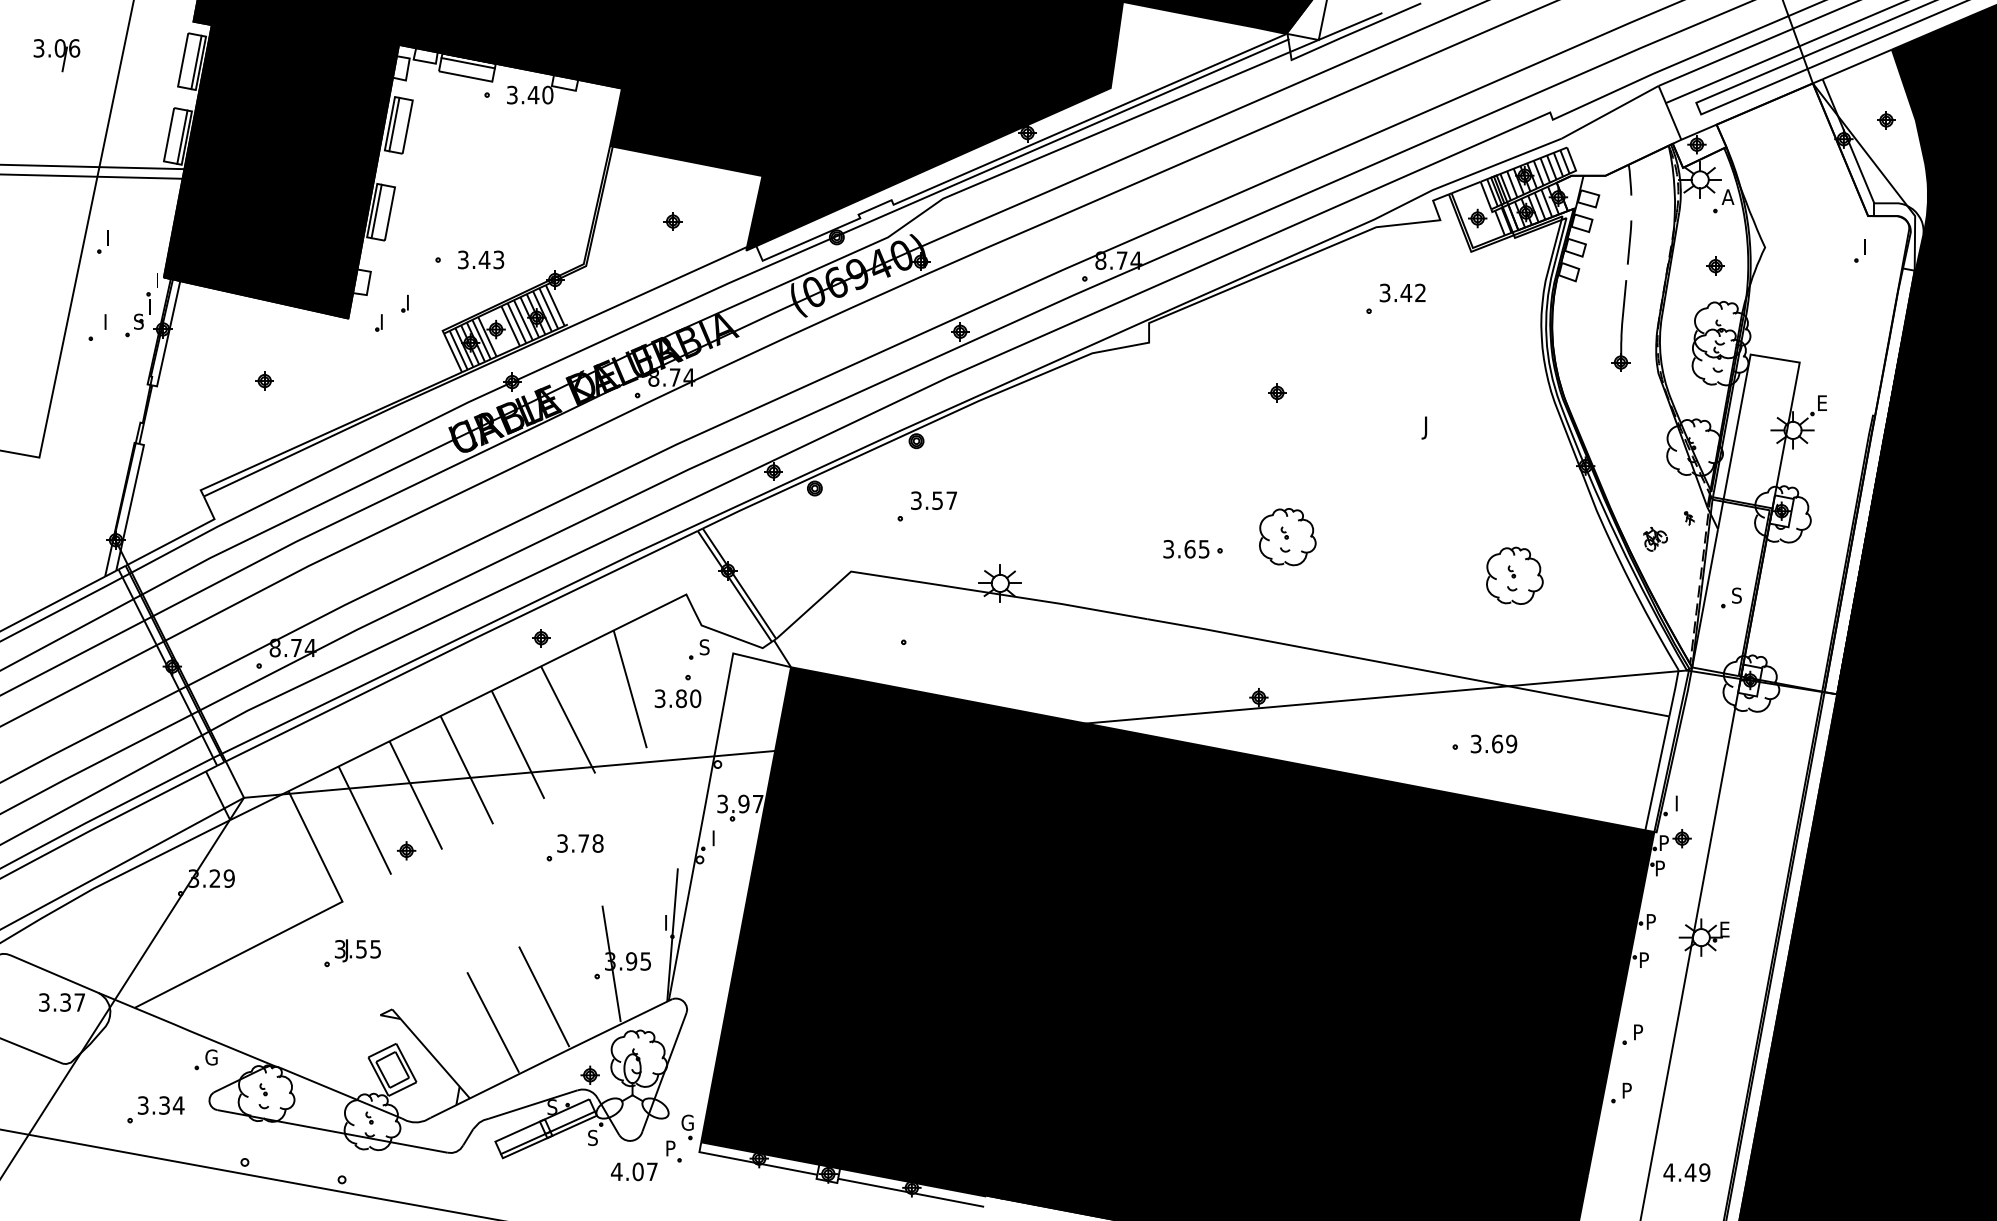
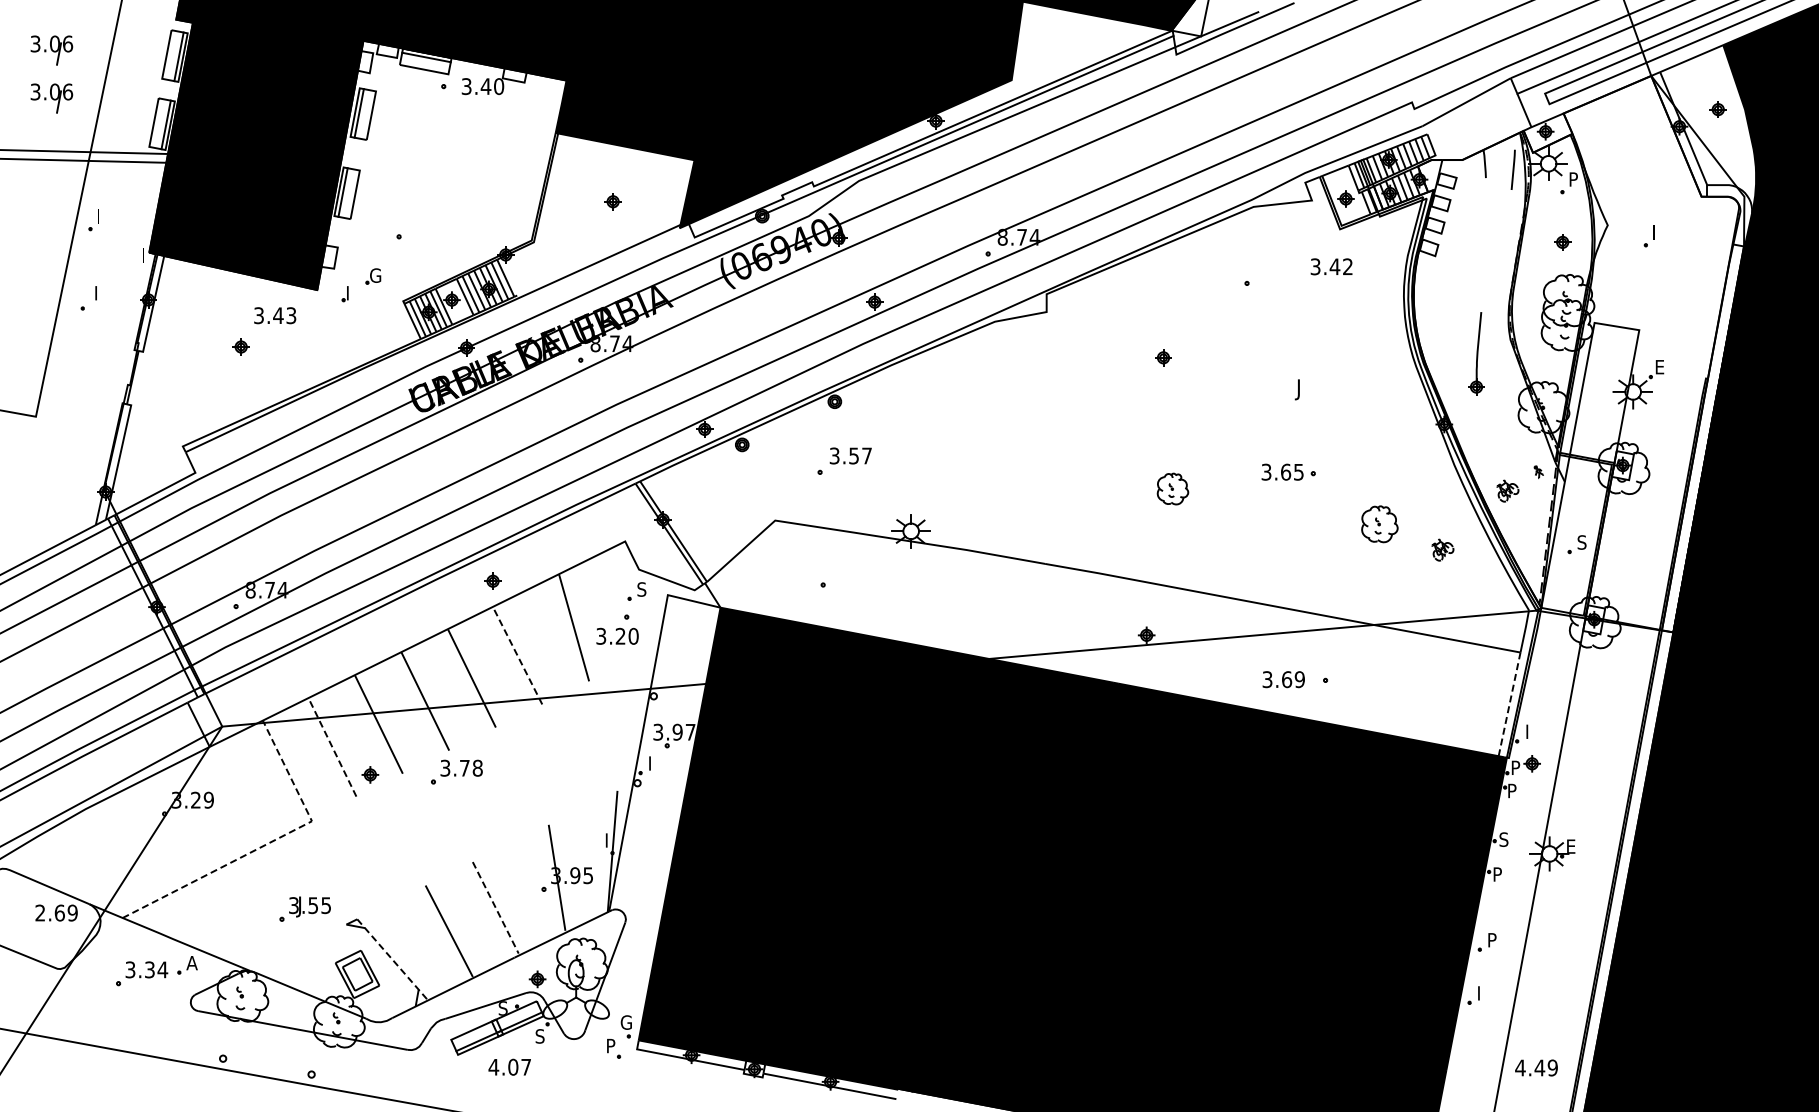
part: (56, 108) -> (51, 98), added
text: (1727, 197) -> (1573, 179), A -> P
line: (1628, 242) -> (1512, 169), moved
part: (1859, 250) -> (1648, 236), moved
text: (481, 259) -> (275, 315), moved
text: (1402, 292) -> (1331, 266), moved
text: (412, 302) -> (375, 275), I -> G
part: (137, 314) -> (125, 286), removed
part: (1621, 325) -> (1476, 353), moved
part: (1287, 536) -> (1172, 488), size x0.6
part: (1192, 548) -> (1288, 471), moved
part: (1514, 574) -> (1379, 523), size x0.7
part: (1583, 603) -> (1442, 549), added
text: (681, 698) -> (620, 636), 3.80 -> 3.20
line: (568, 719) -> (517, 655), solid -> dashed
text: (1493, 743) -> (1283, 679), moved
line: (1657, 773) -> (1509, 704), solid -> dashed
line: (365, 820) -> (332, 747), solid -> dashed
part: (574, 847) -> (456, 771), moved
text: (1650, 921) -> (1503, 839), P -> S
line: (293, 926) -> (267, 843), solid -> dashed
part: (351, 952) -> (304, 908), moved
line: (543, 997) -> (495, 908), solid -> dashed
text: (61, 1001) -> (56, 912), 3.37 -> 2.69
line: (430, 1053) -> (392, 959), solid -> dashed
text: (211, 1056) -> (192, 962), G -> A
text: (1627, 1087) -> (1482, 990), P -> I
part: (156, 1109) -> (142, 973), moved
text: (633, 1170) -> (509, 1066), moved

